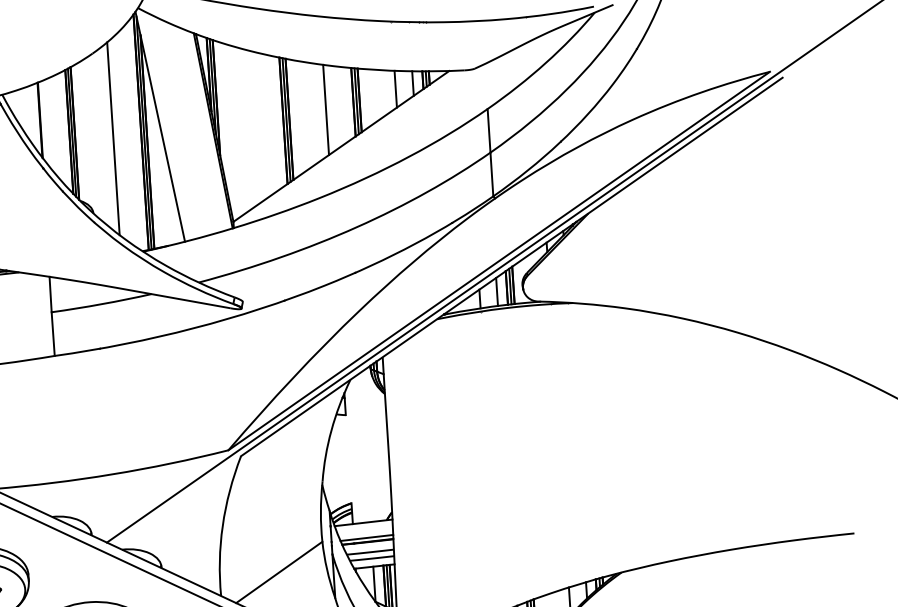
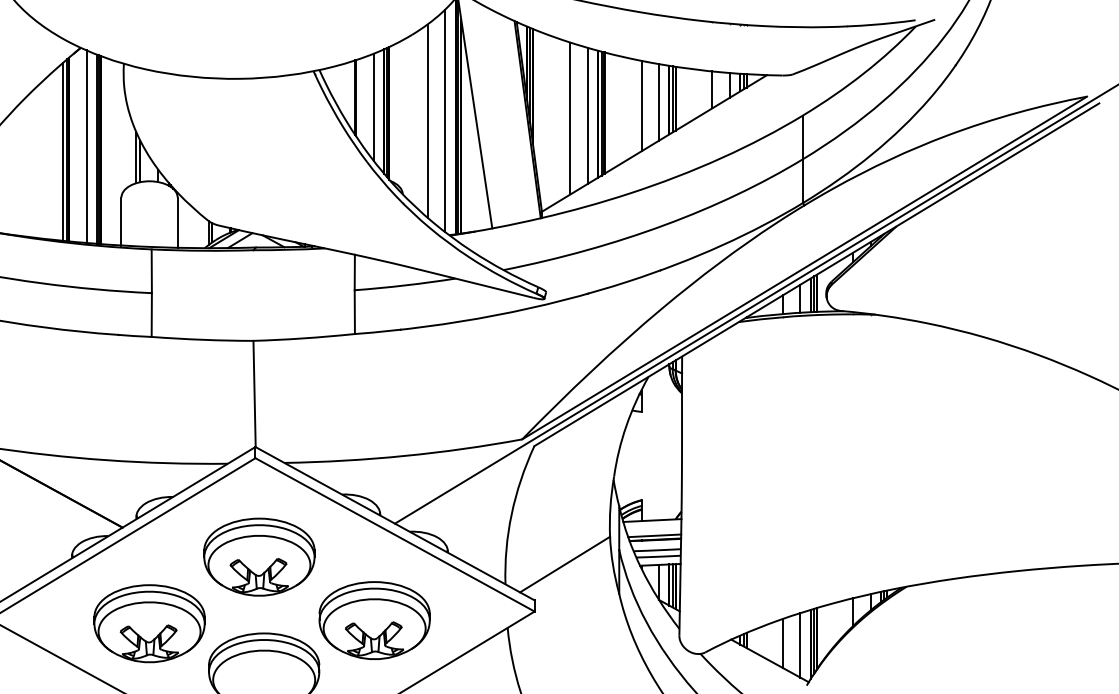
line: (343, 105) -> (659, 102), added
line: (273, 122) -> (588, 115), added
line: (255, 126) -> (570, 118), added
line: (58, 127) -> (373, 106), added
line: (131, 137) -> (445, 120), added

